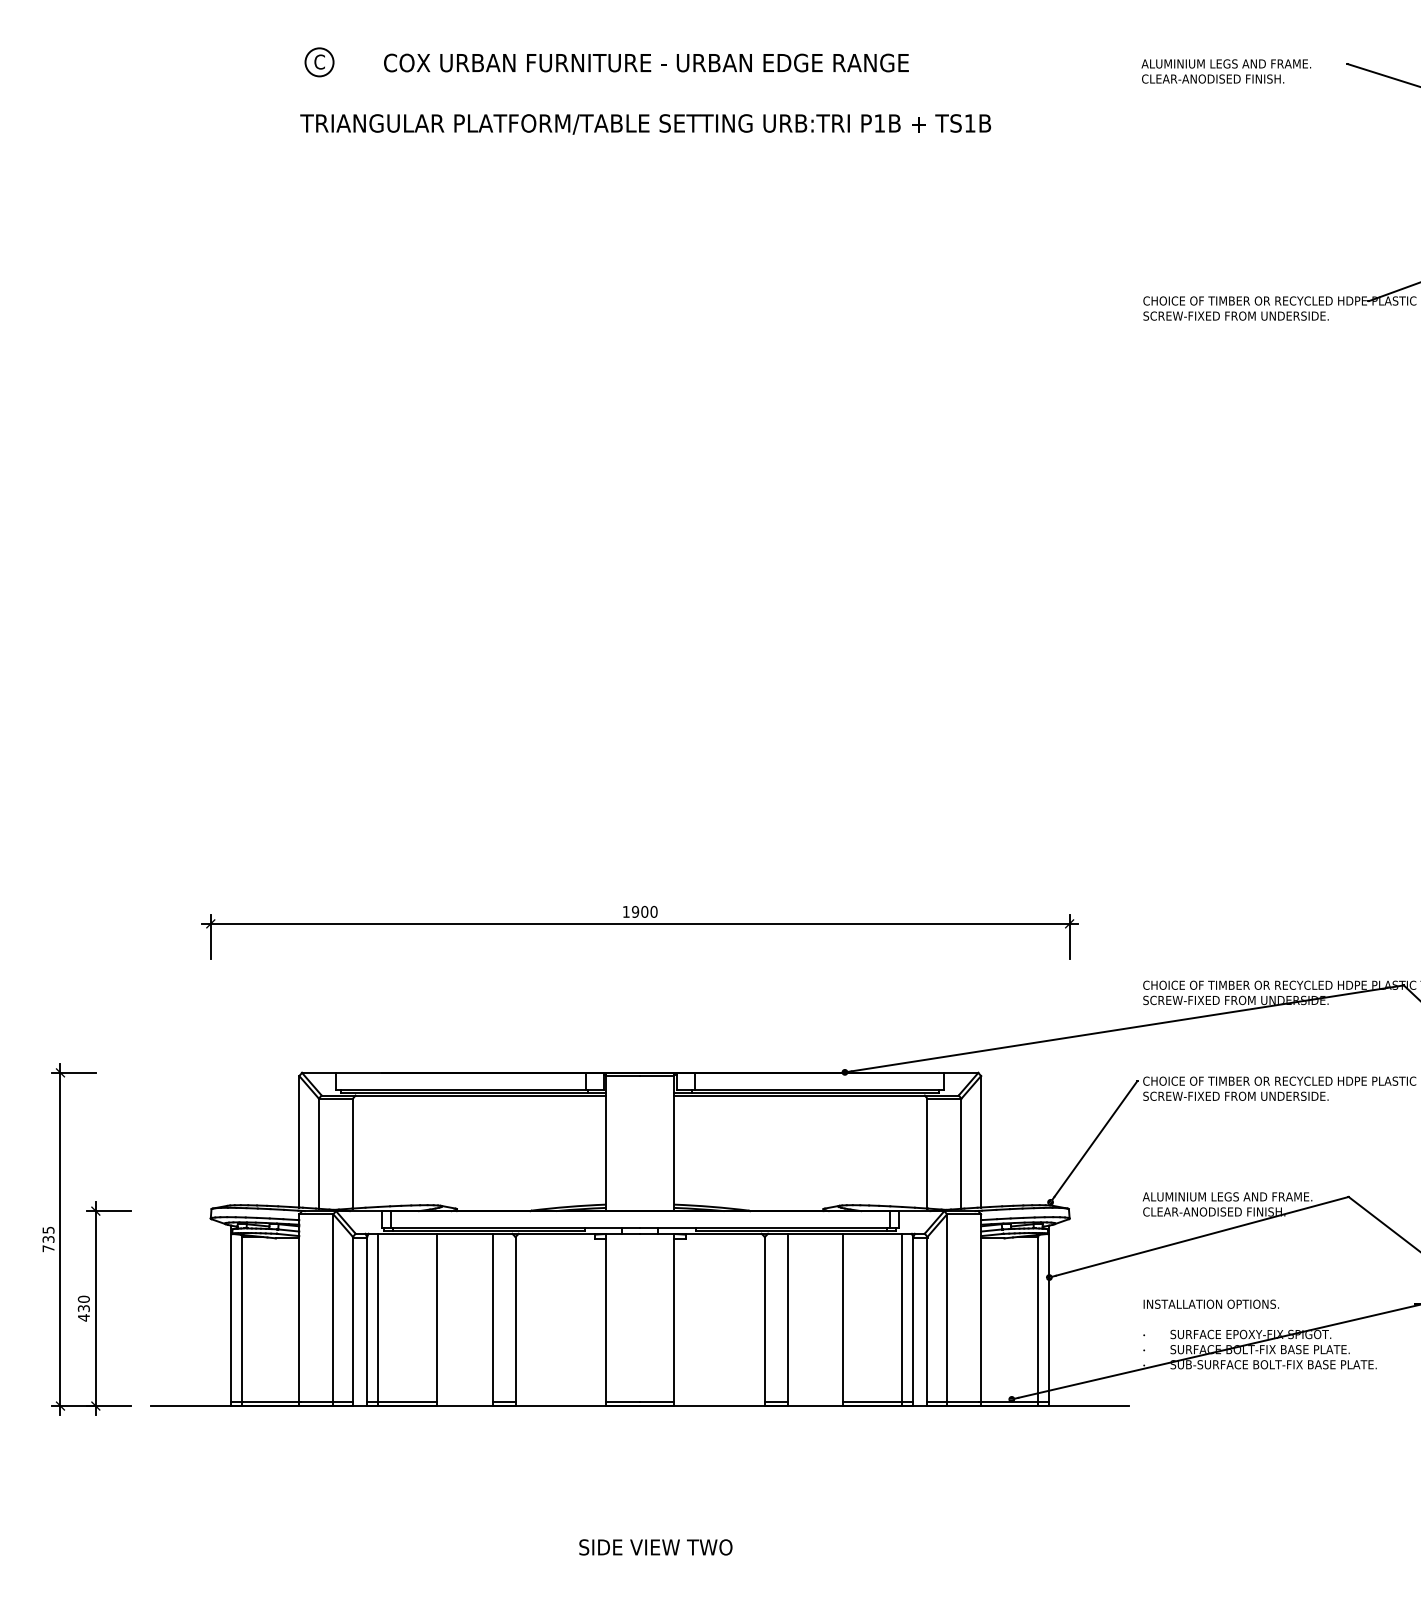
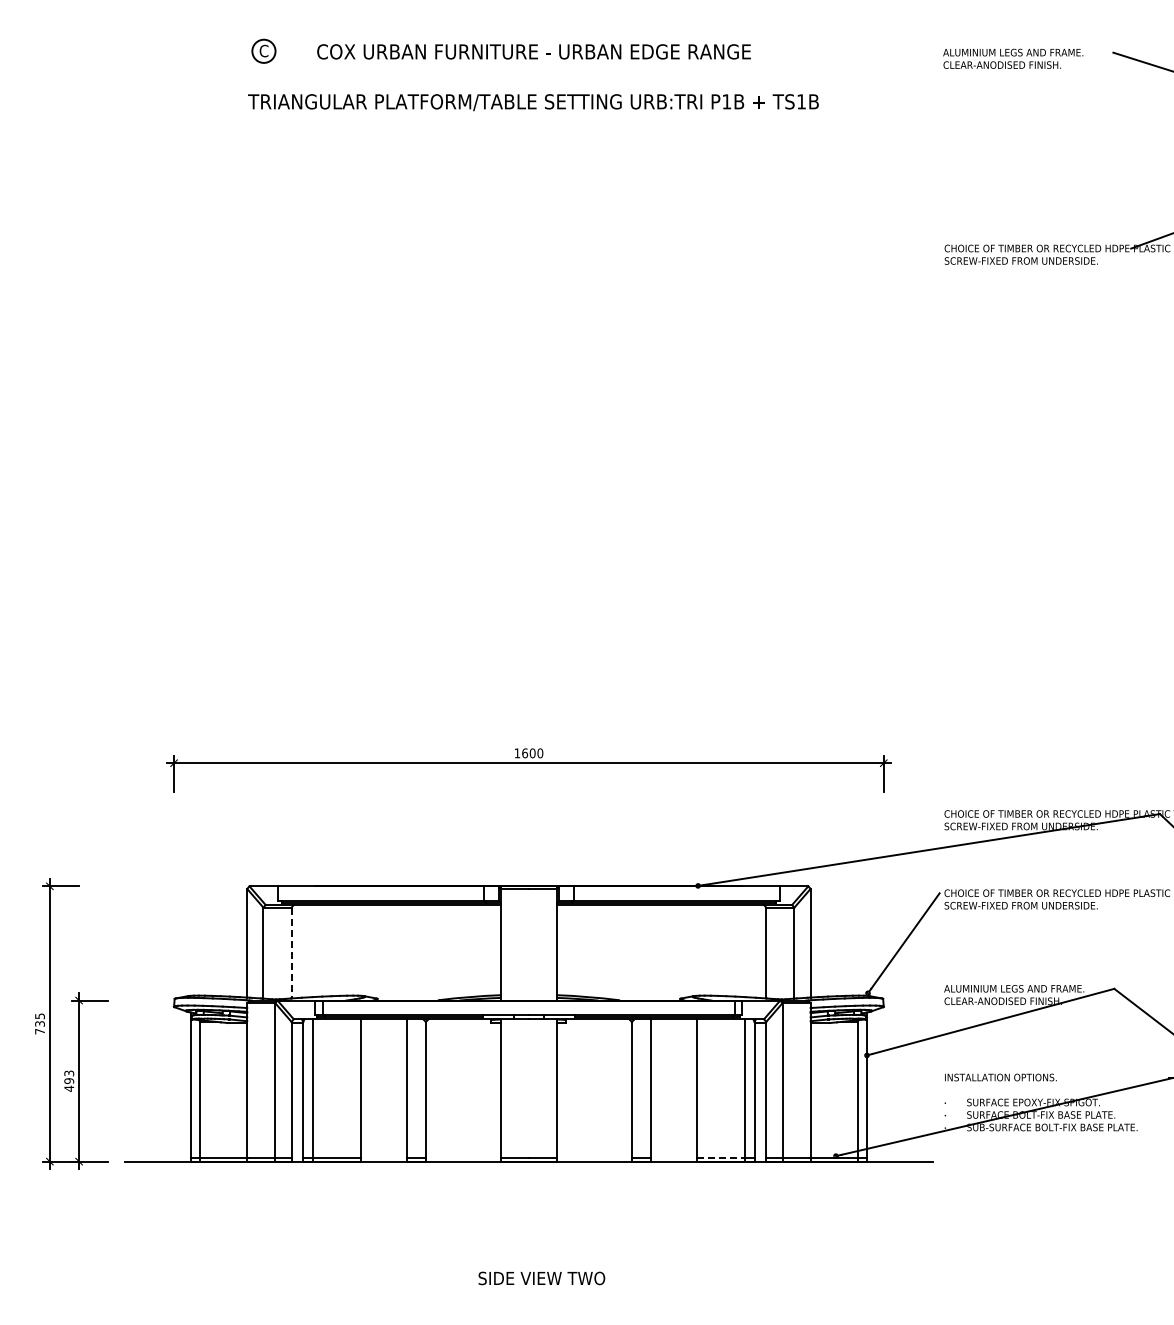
text: (636, 912) -> (525, 753), 1900 -> 1600
line: (352, 1154) -> (291, 953), solid -> dashed
text: (84, 1304) -> (69, 1077), 430 -> 493
line: (873, 1401) -> (721, 1157), solid -> dashed

